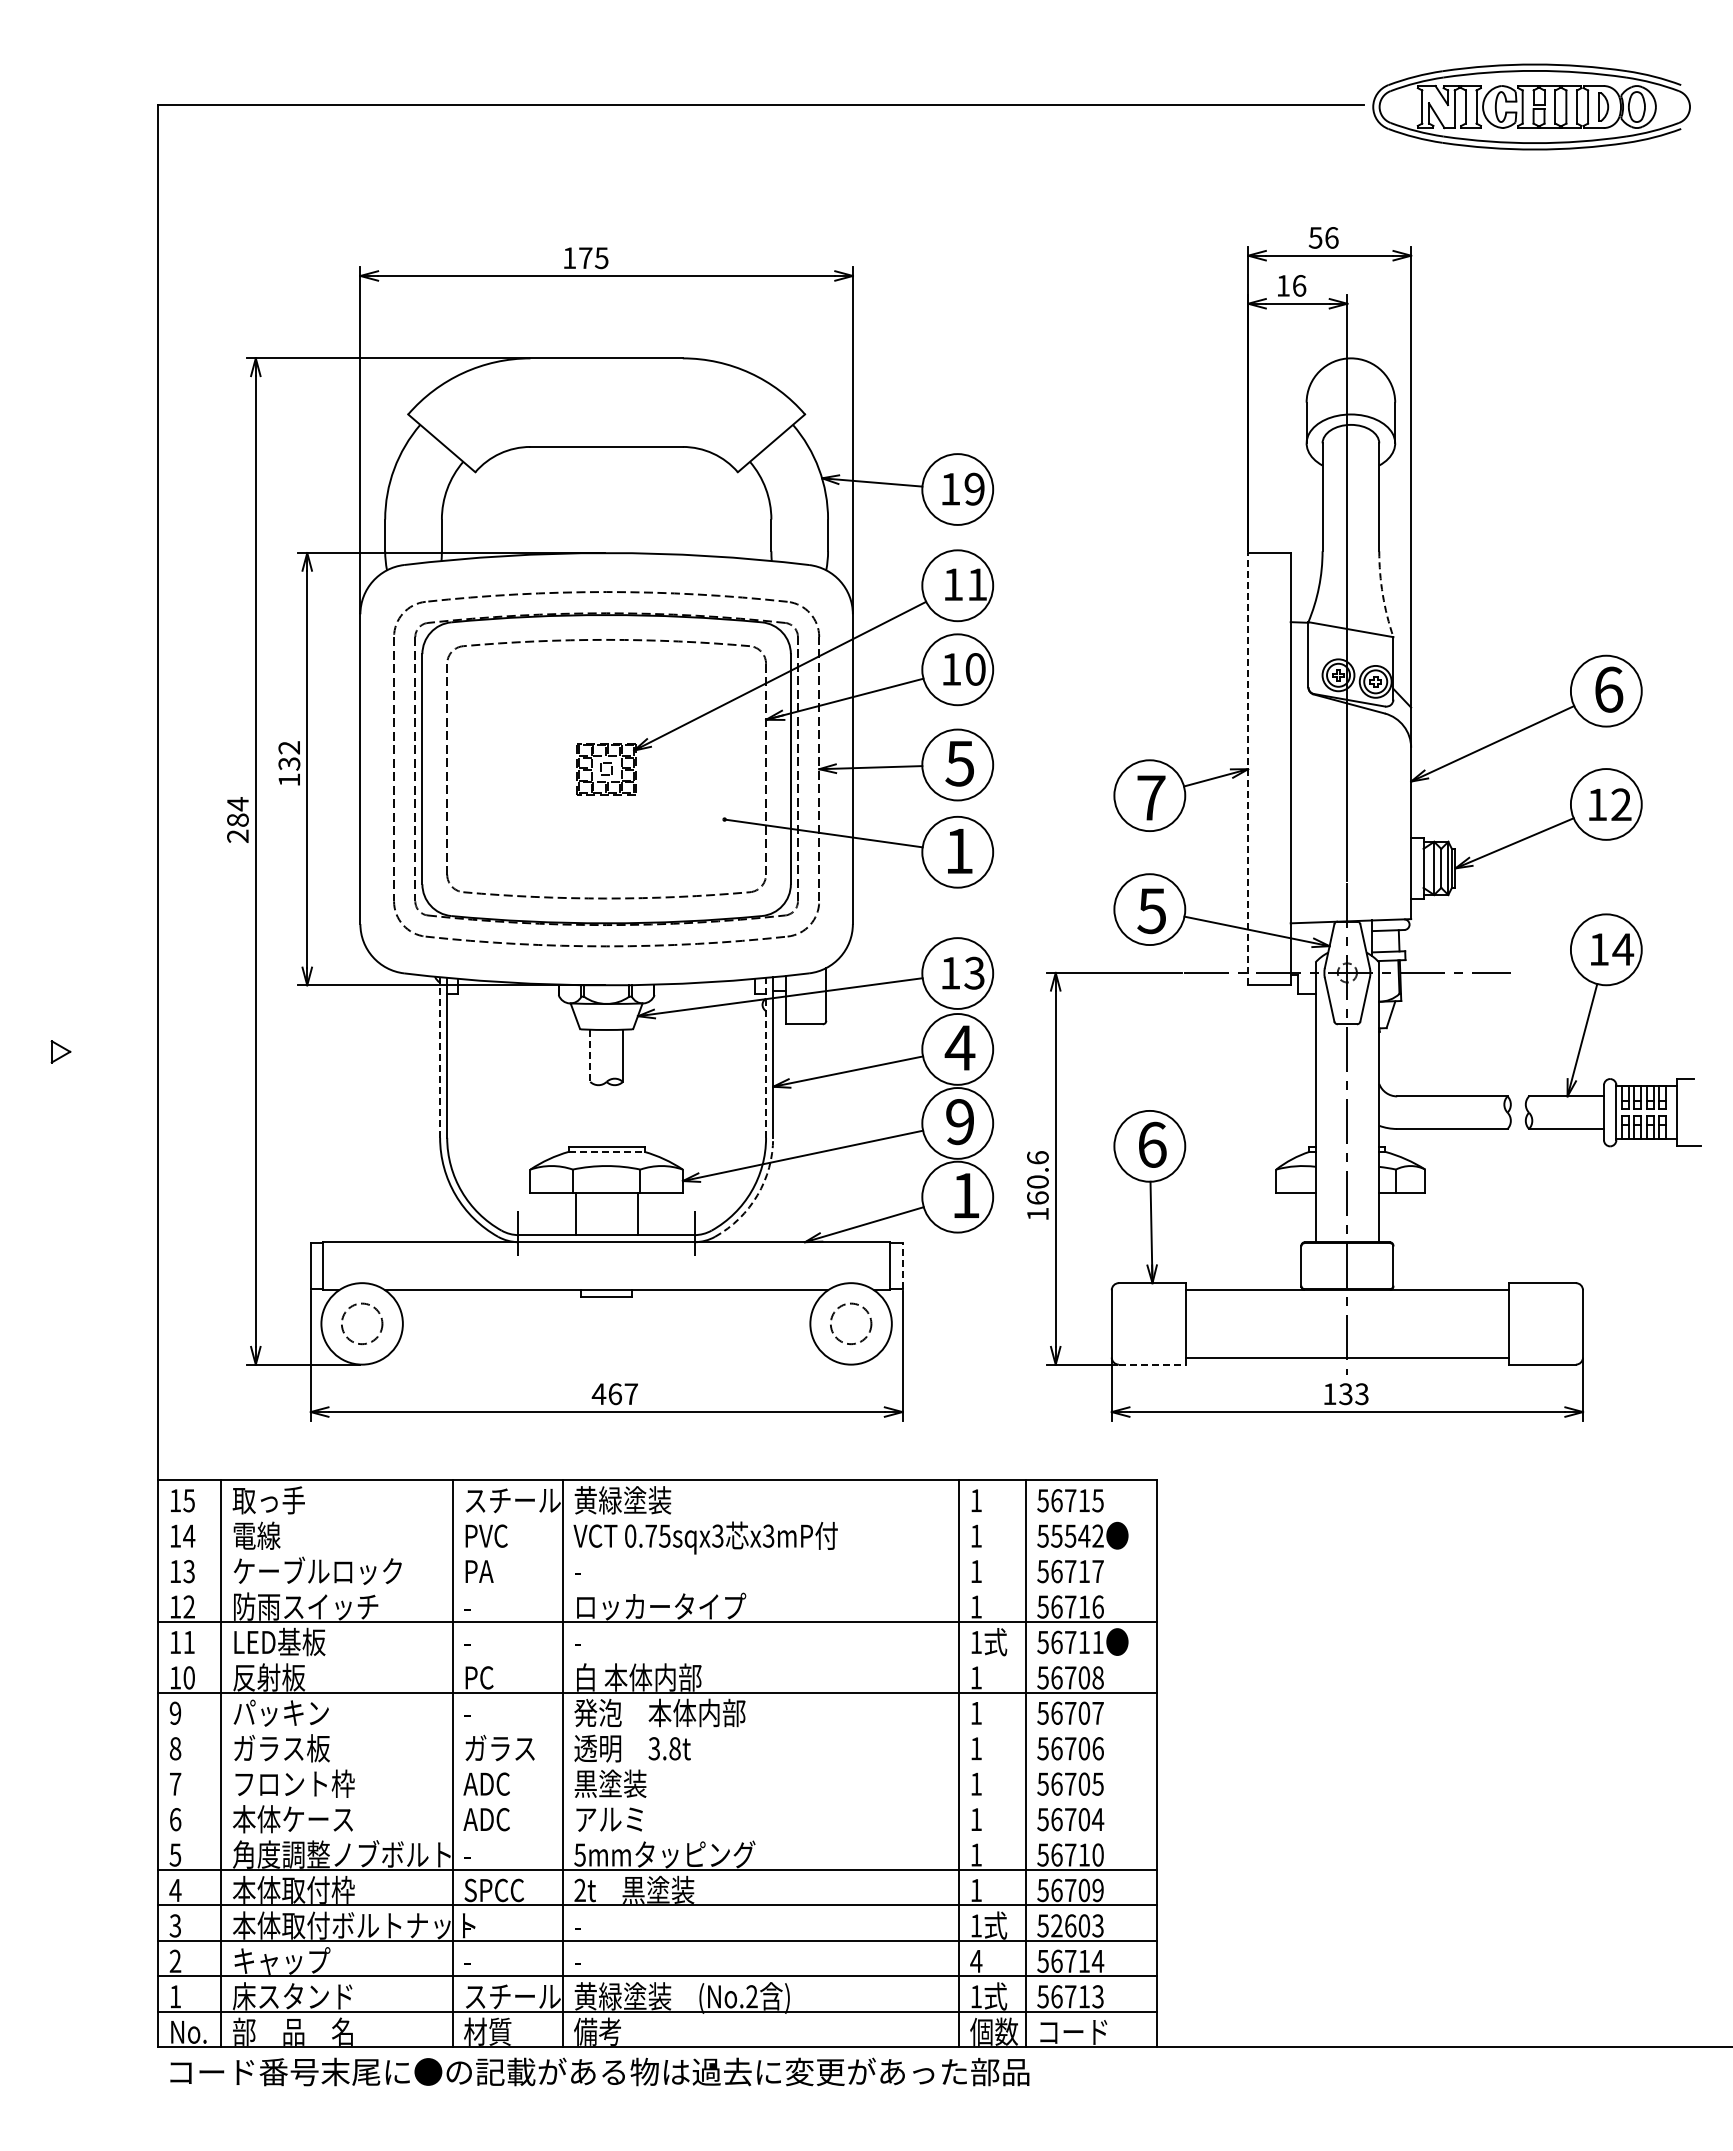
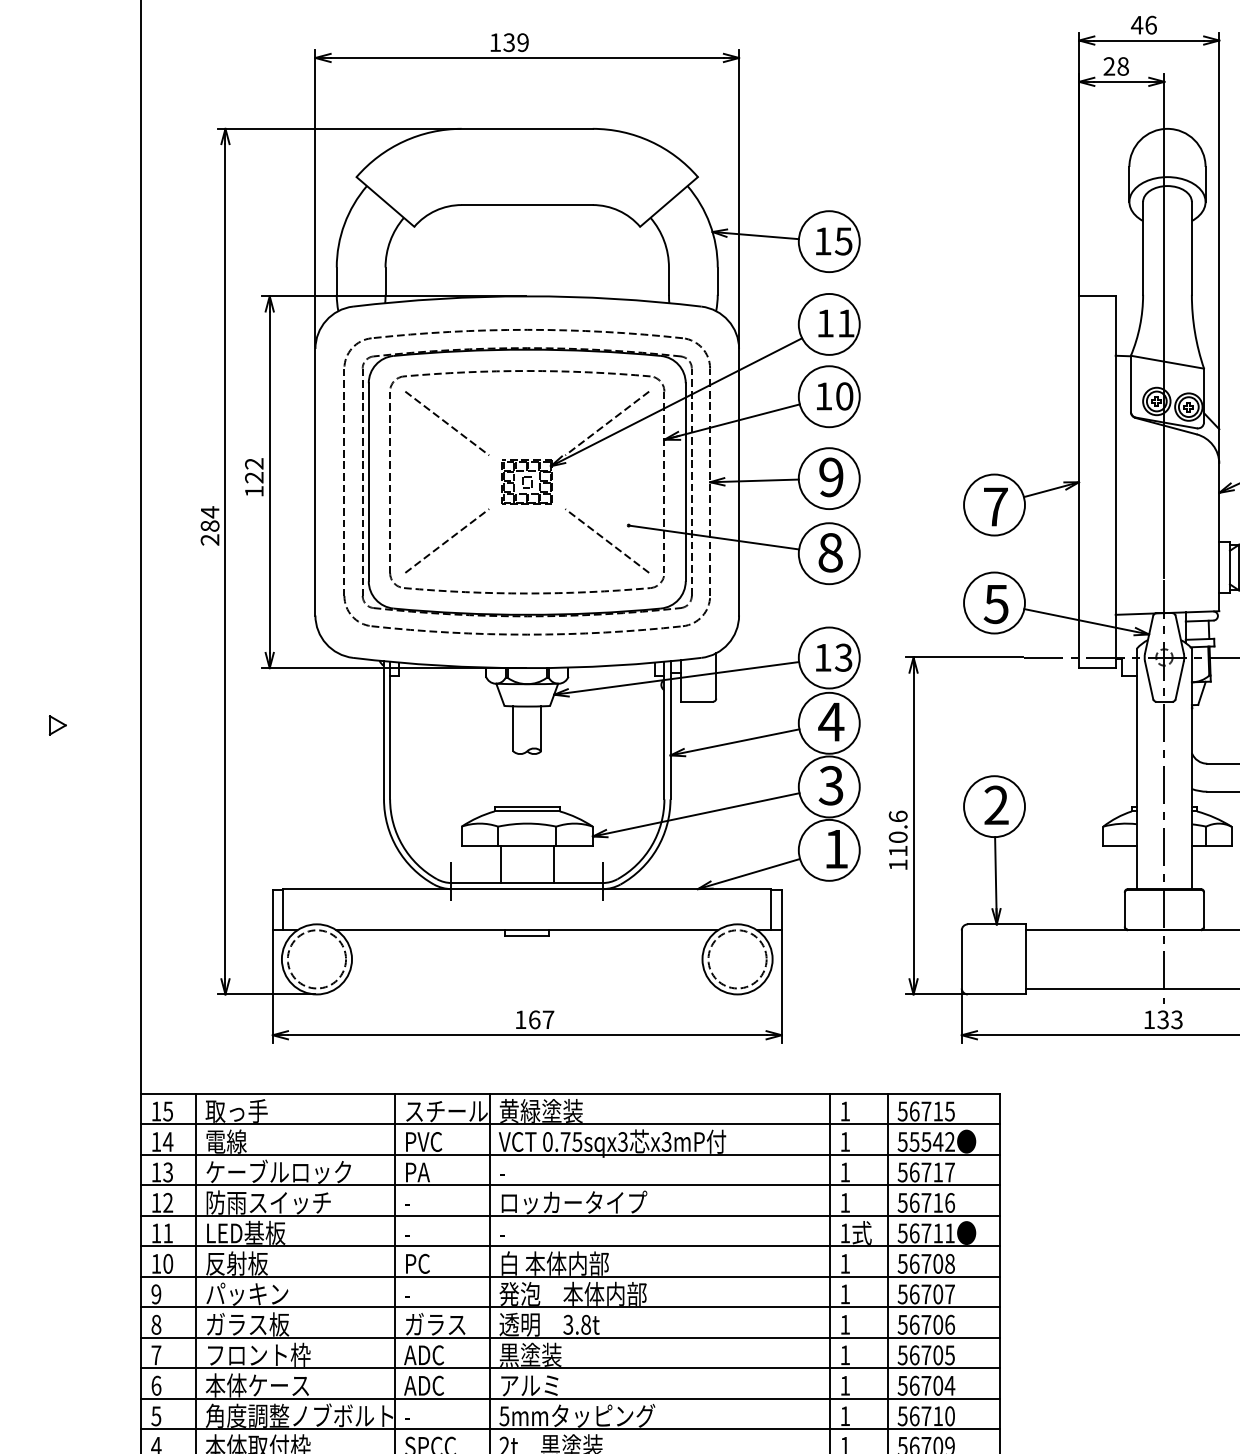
text: (1315, 237) -> (1137, 24), 56 -> 46
text: (593, 258) -> (515, 42), 175 -> 139
text: (1291, 285) -> (1116, 66), 16 -> 28
text: (974, 488) -> (843, 240), 19 -> 15
arc: (1382, 594) -> (1194, 331), dashed -> solid
line: (513, 700) -> (447, 423), added
line: (699, 700) -> (607, 423), added
text: (289, 763) -> (254, 477), 132 -> 122
text: (959, 763) -> (830, 477), 5 -> 9
line: (1248, 768) -> (1079, 481), dashed -> solid
line: (513, 837) -> (447, 540), added
line: (699, 837) -> (607, 540), added
text: (959, 851) -> (830, 553), 1 -> 8
line: (590, 1056) -> (513, 729), dashed -> solid
line: (440, 1057) -> (384, 730), dashed -> solid
line: (766, 1057) -> (664, 730), dashed -> solid
text: (959, 1122) -> (830, 786), 9 -> 3
text: (1152, 1144) -> (996, 805), 6 -> 2
line: (606, 1151) -> (527, 811), dashed -> solid
arc: (757, 1195) -> (657, 848), dashed -> solid
text: (1037, 1197) -> (897, 850), 160.6 -> 110.6
line: (902, 1265) -> (781, 909), dashed -> solid
circle: (362, 1323) -> (317, 959), size x1.67
circle: (850, 1323) -> (737, 959), size x1.67
line: (1152, 1364) -> (996, 994), dashed -> solid
text: (598, 1393) -> (520, 1019), 467 -> 167
line: (657, 1515) -> (571, 1124), added
line: (657, 1551) -> (571, 1155), added
line: (657, 1586) -> (571, 1185), added
line: (657, 1657) -> (571, 1246), added
line: (657, 1728) -> (571, 1307), added
line: (657, 1763) -> (571, 1337), added
line: (657, 1799) -> (571, 1368), added
line: (657, 1834) -> (571, 1398), added

